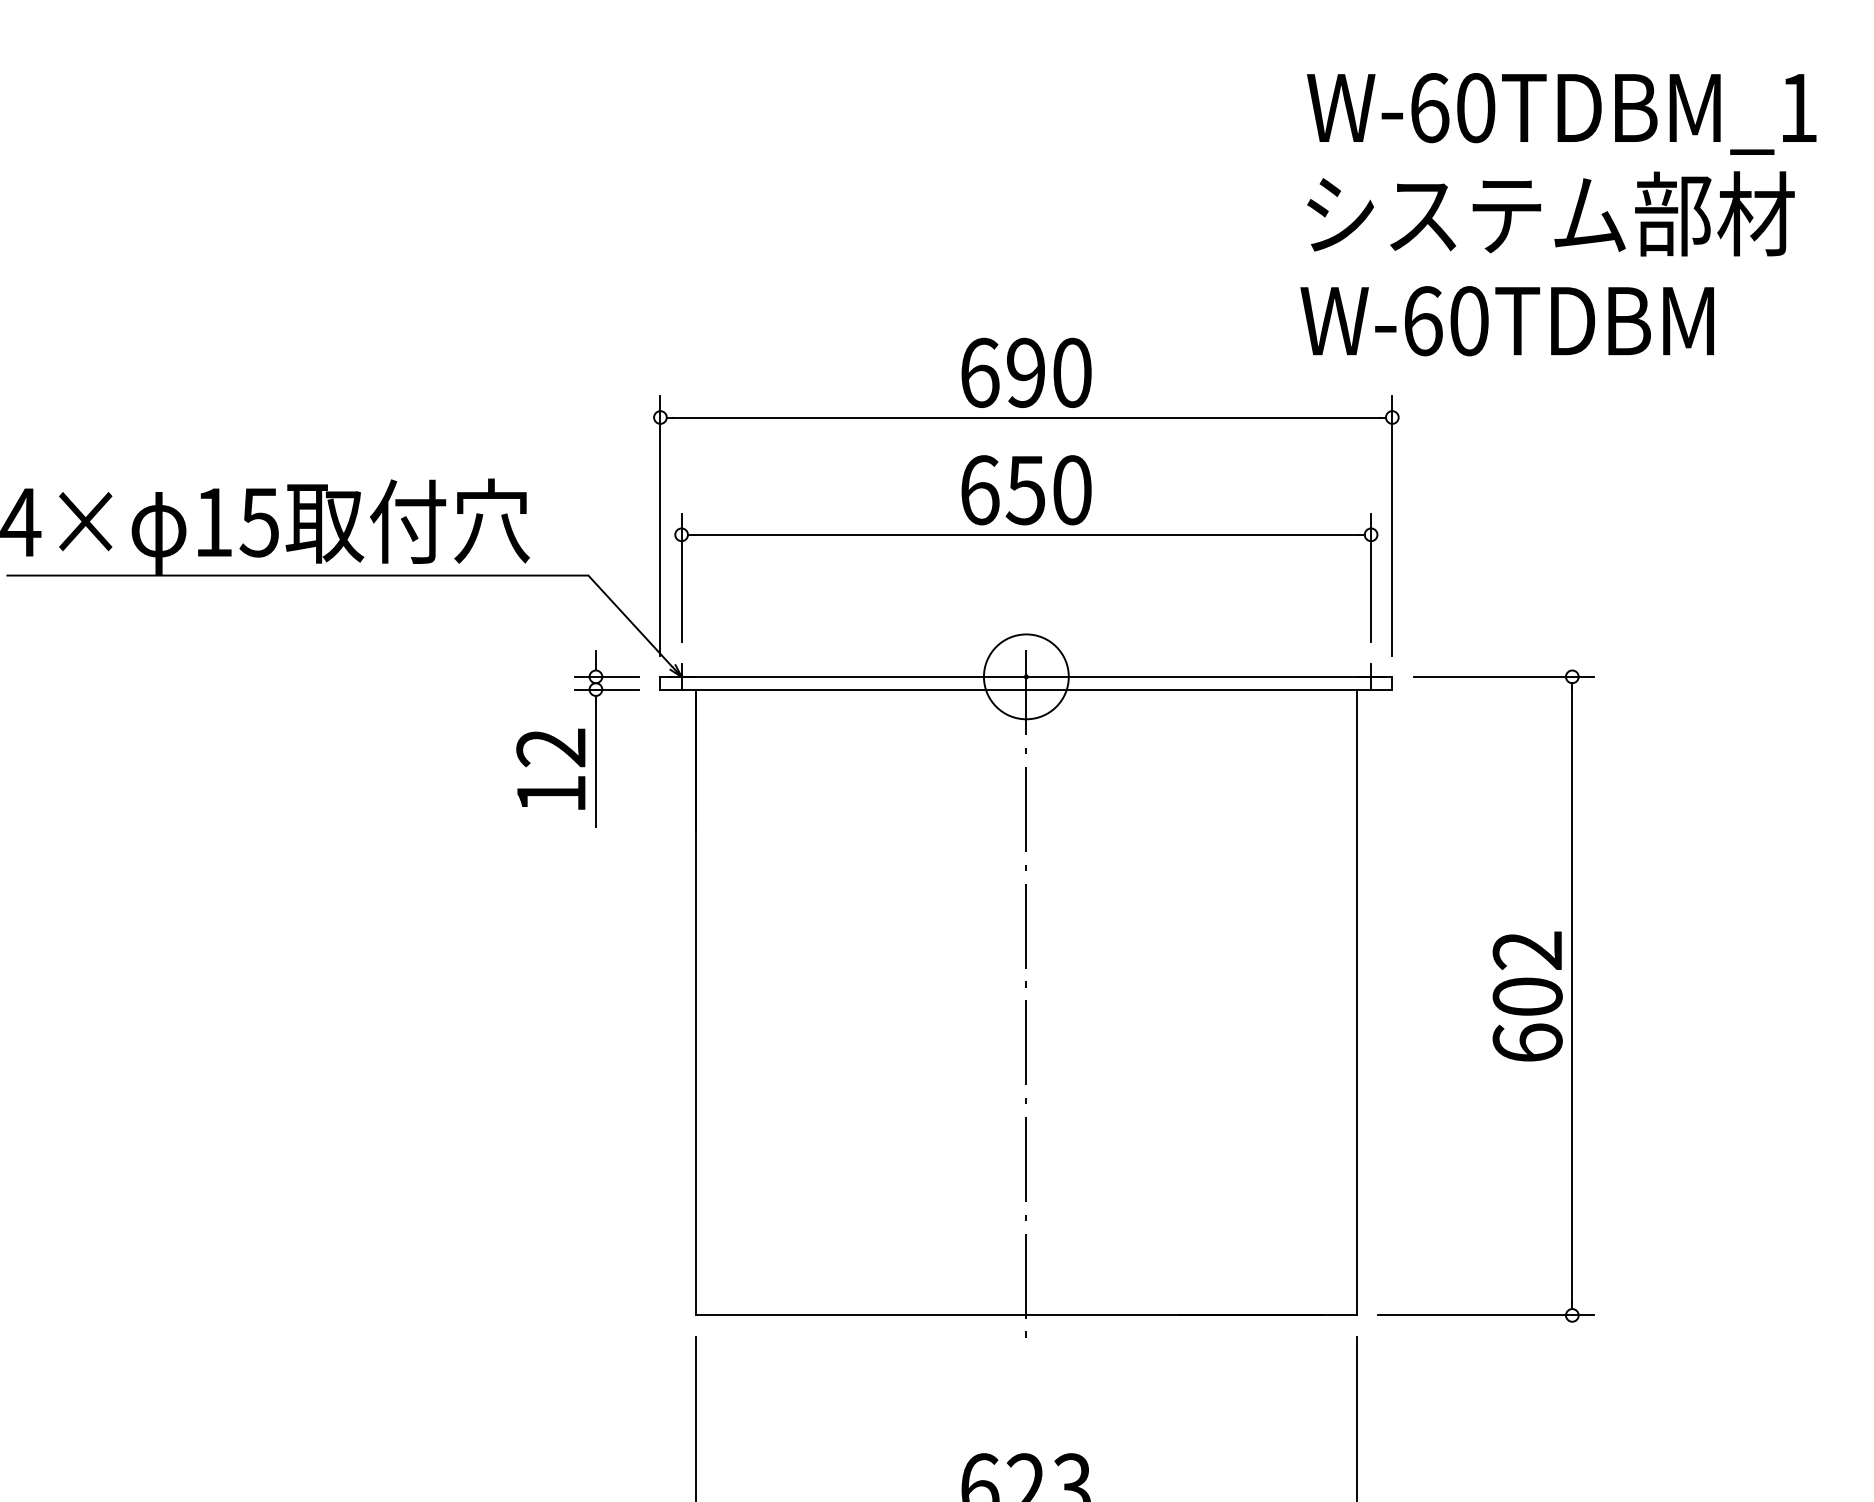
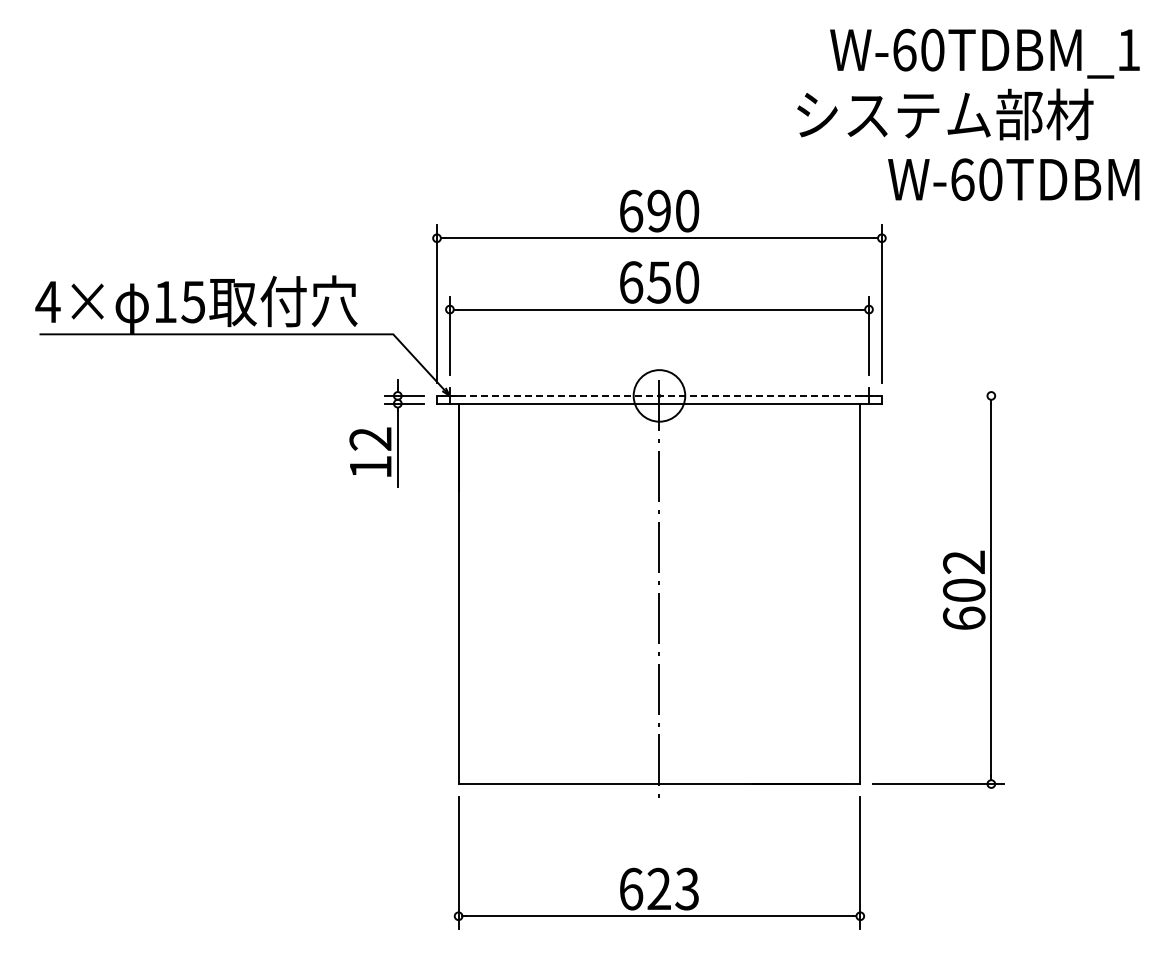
text: (1551, 213) -> (945, 114), moved
text: (1506, 320) -> (1013, 179), moved
line: (1026, 676) -> (659, 395), solid -> dashed
line: (1503, 676) -> (949, 395), removed

